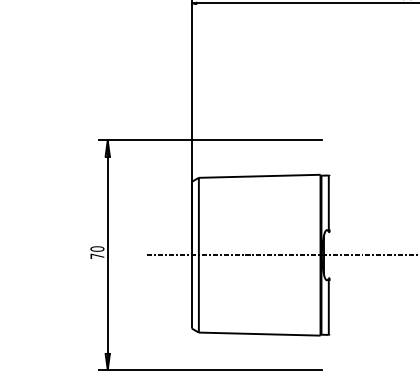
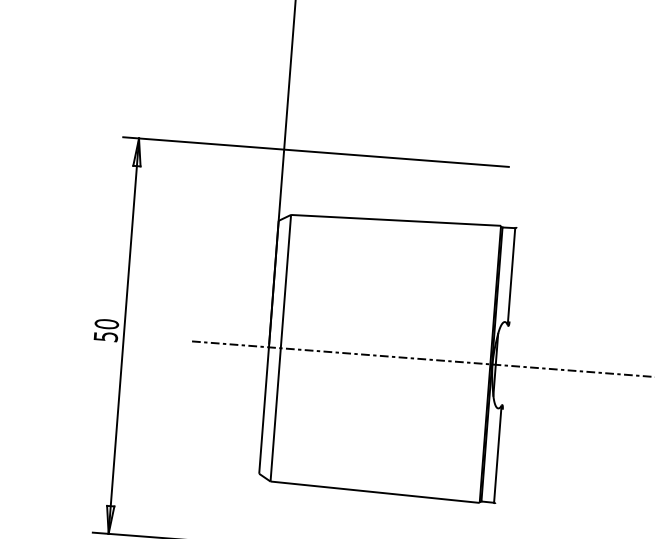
text: (97, 256) -> (106, 337), 70 -> 50

